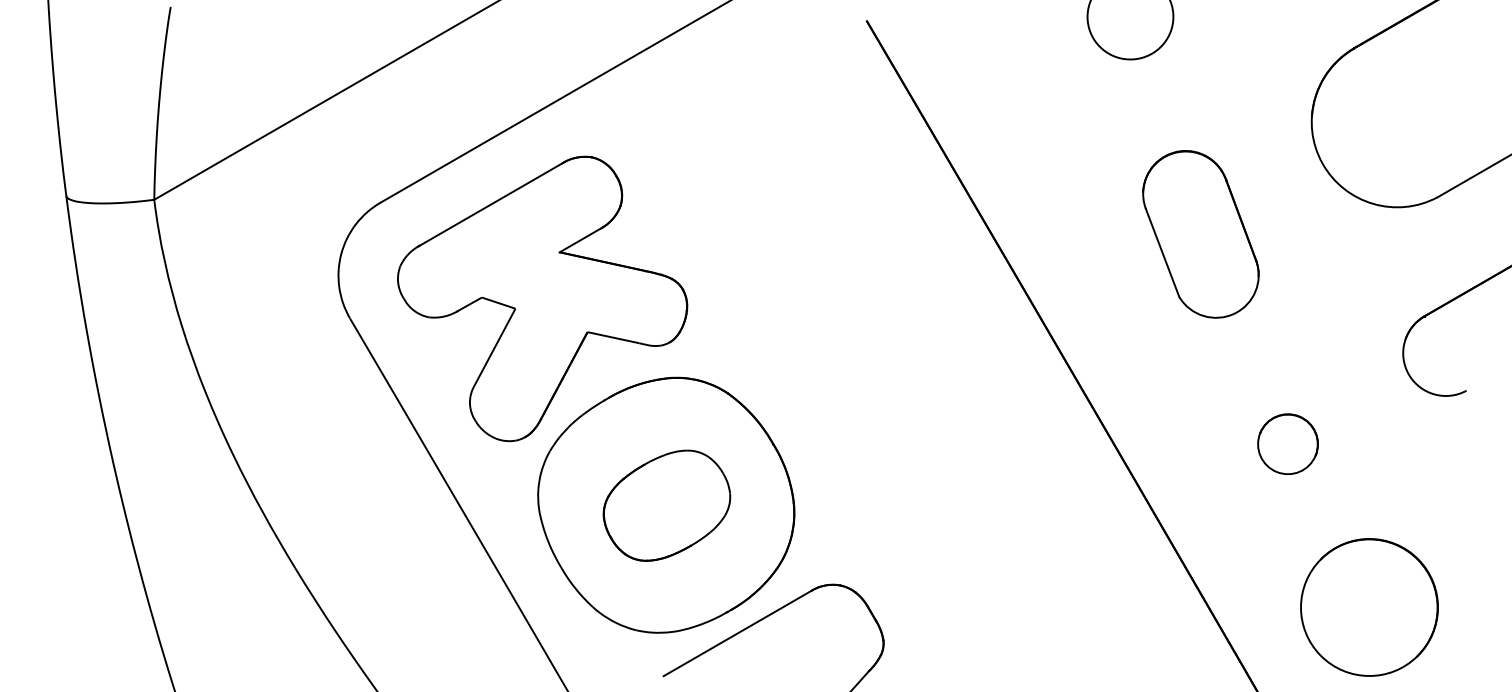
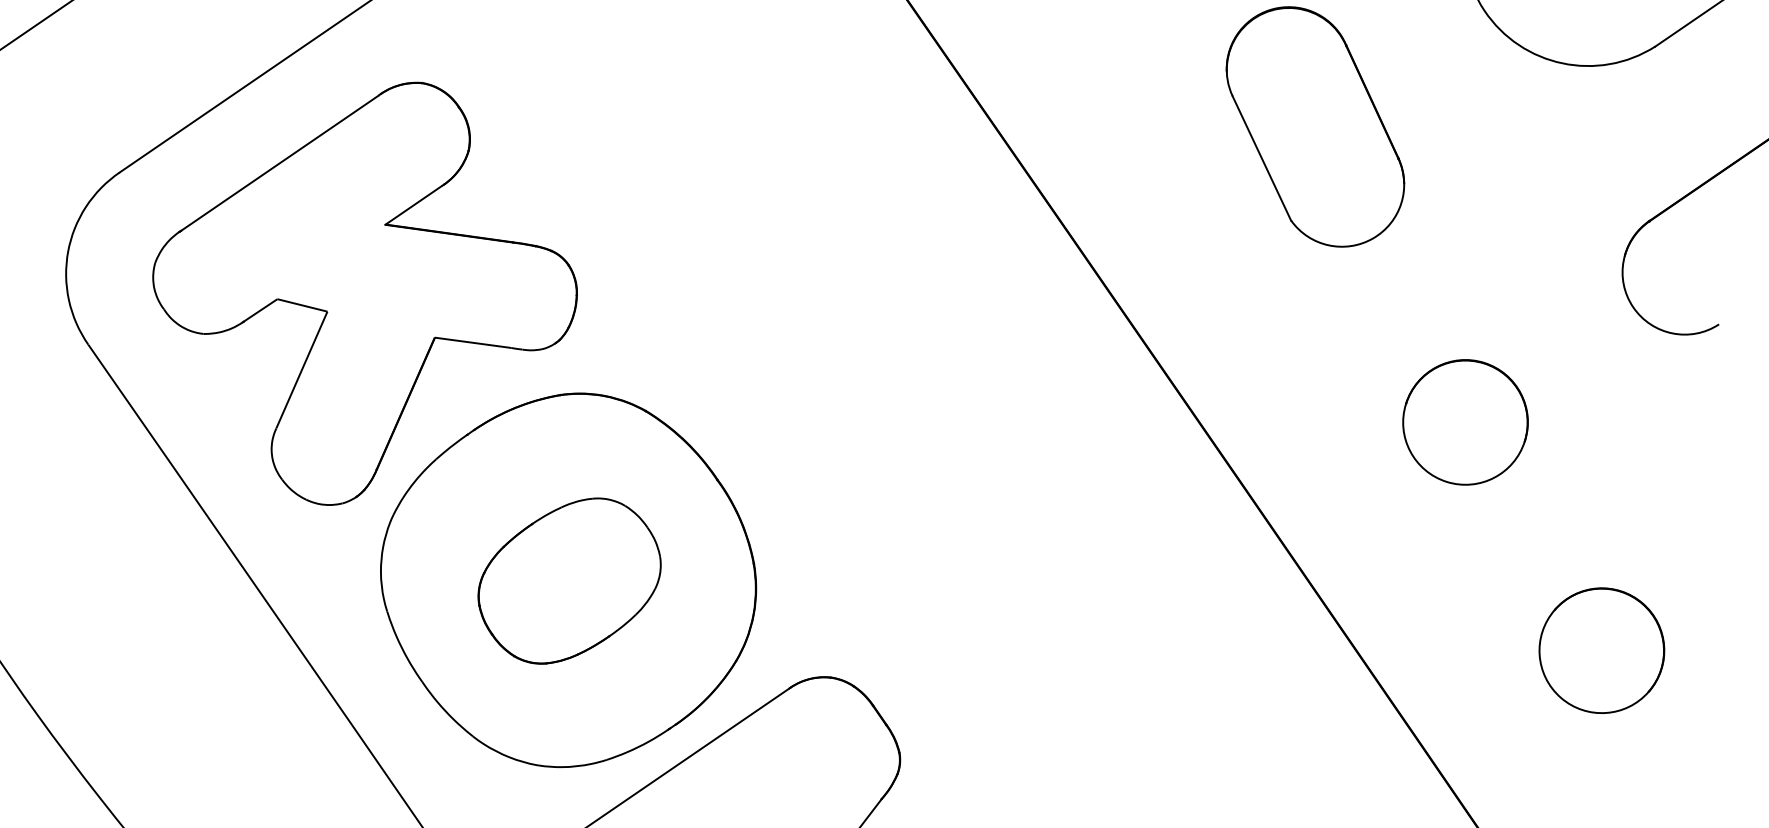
part: (1287, 443) -> (1464, 421), size x1.43
part: (1368, 607) -> (1600, 650), size x0.62

